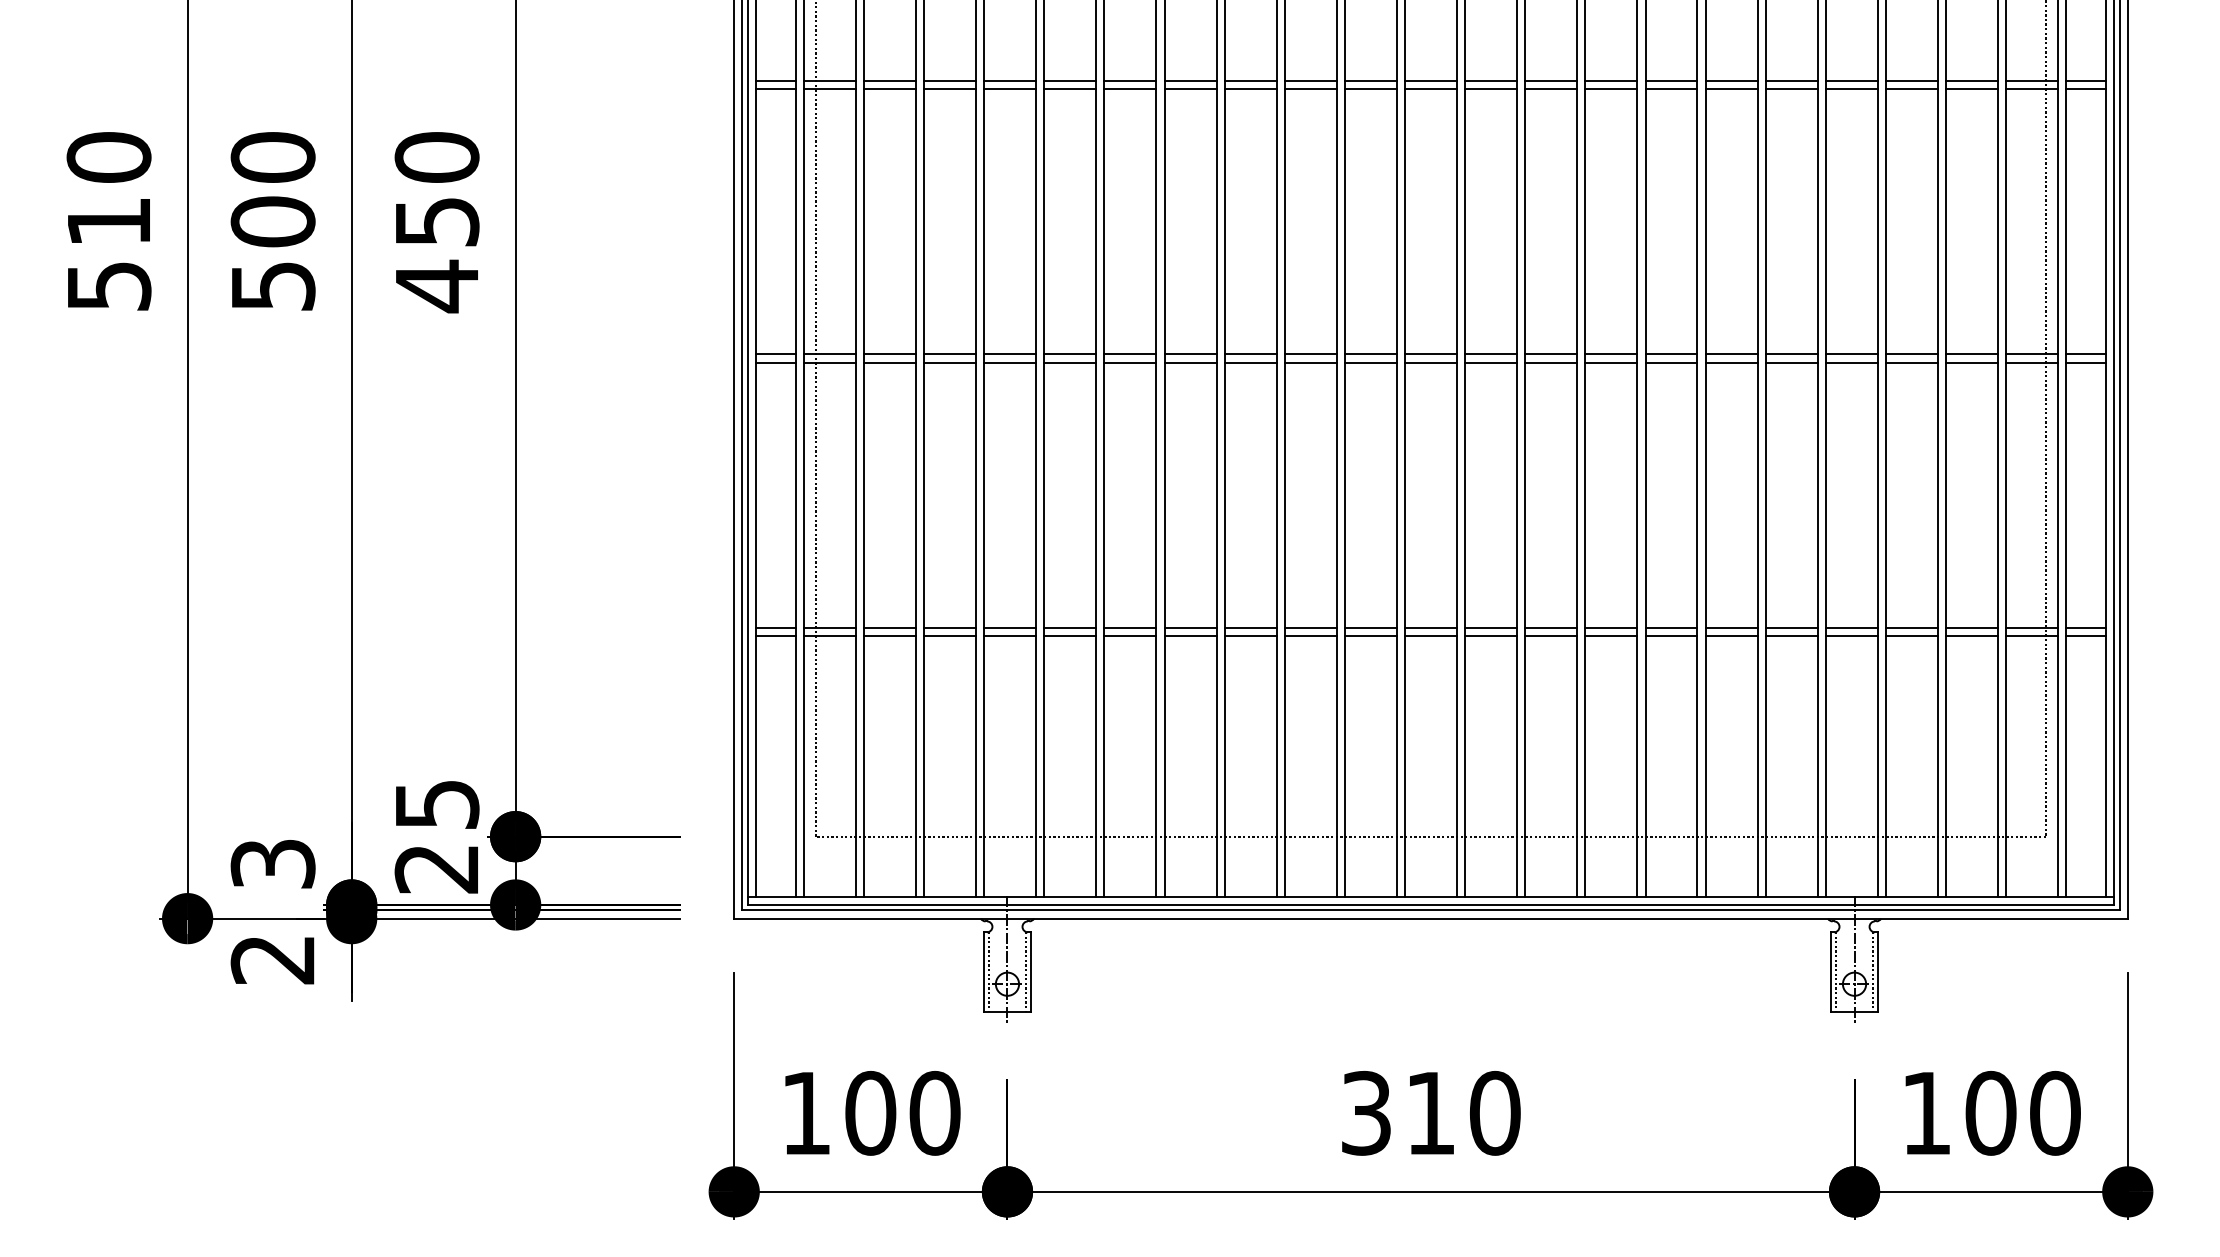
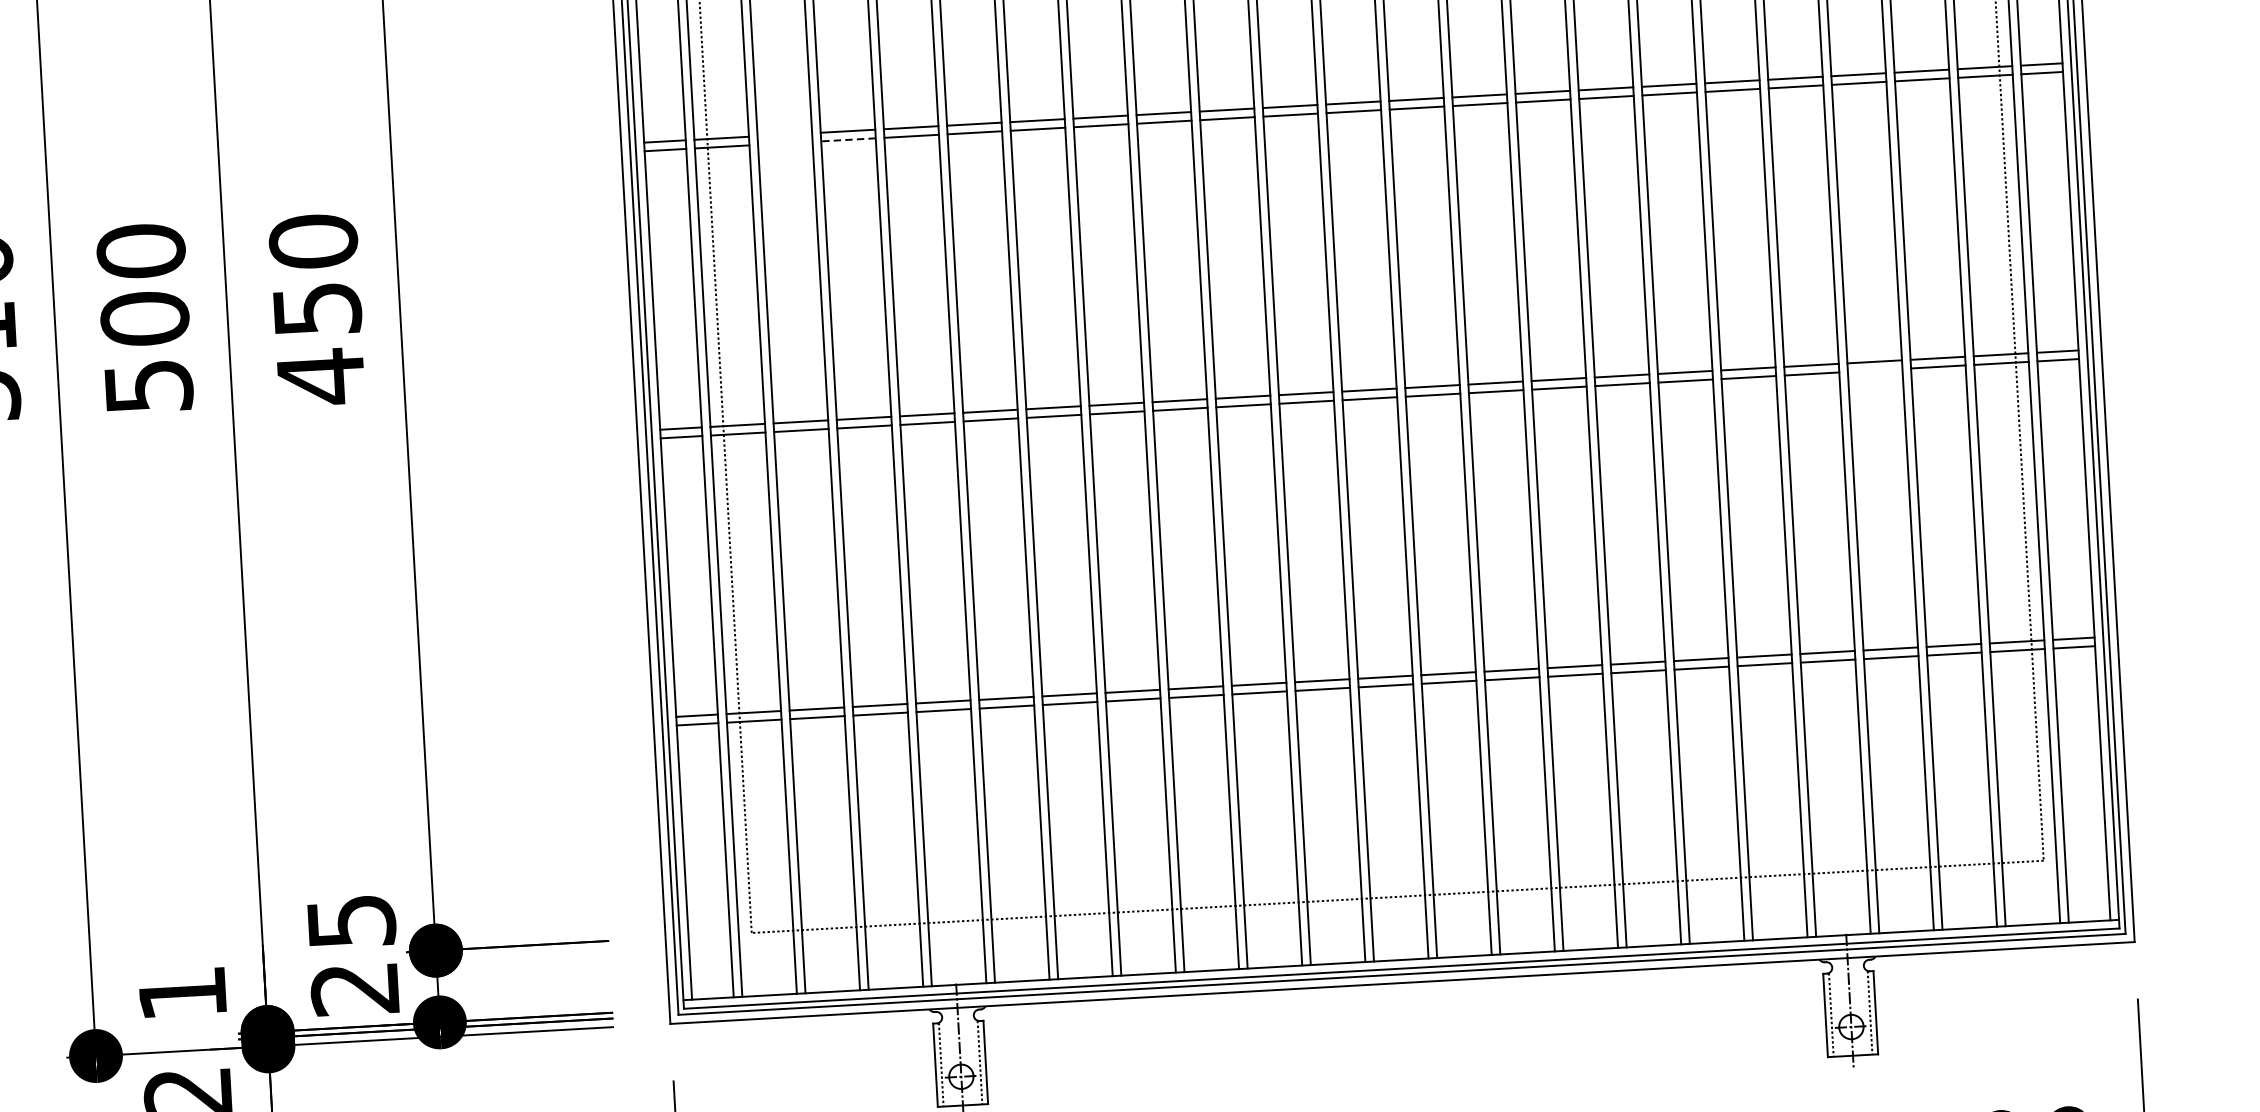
line: (889, 81) -> (784, 135), removed
line: (889, 89) -> (784, 143), removed
line: (950, 89) -> (848, 139), solid -> dashed
line: (1911, 362) -> (1874, 370), removed
text: (272, 864) -> (182, 994), 3 -> 1

